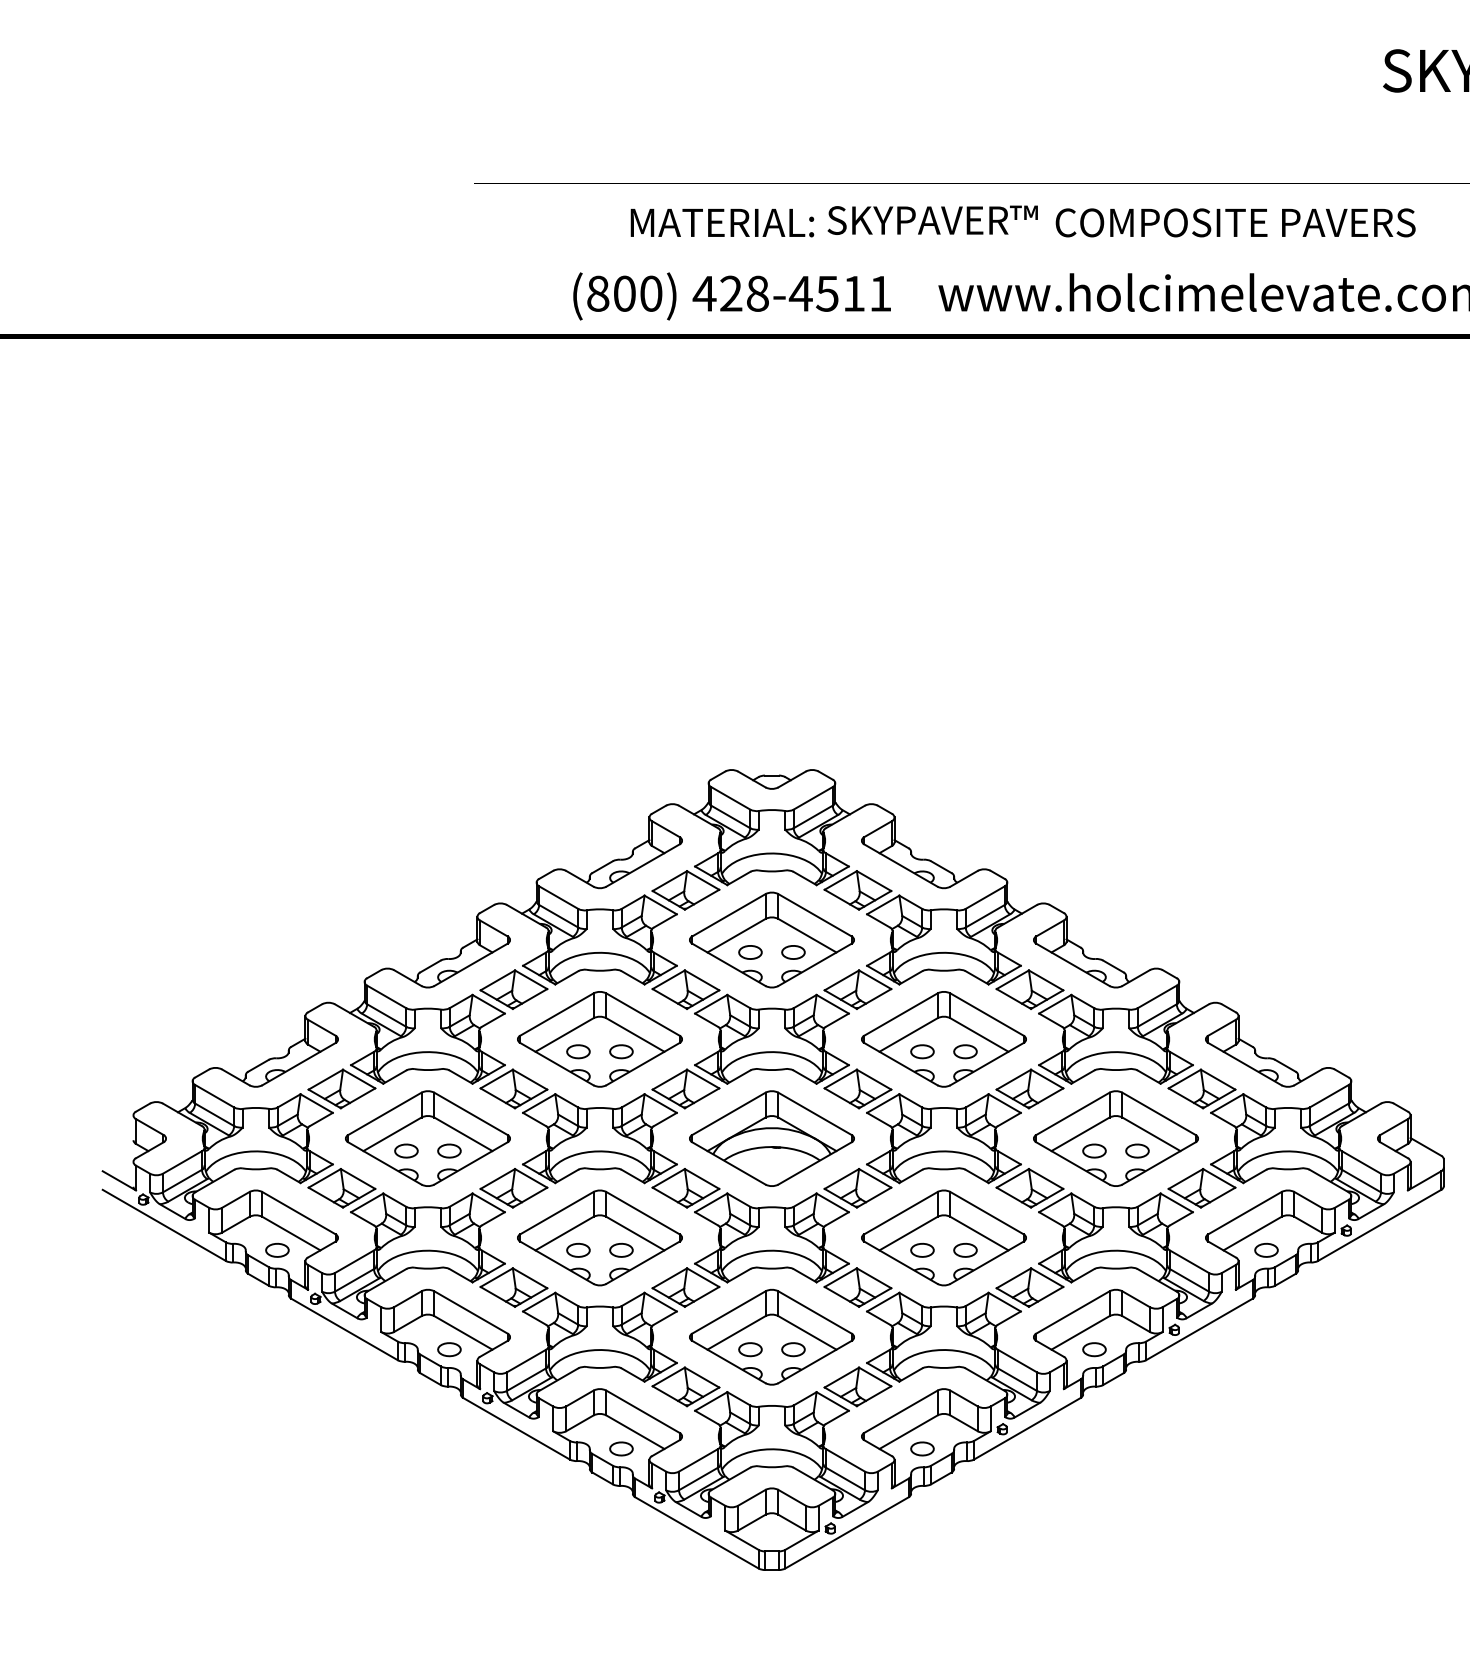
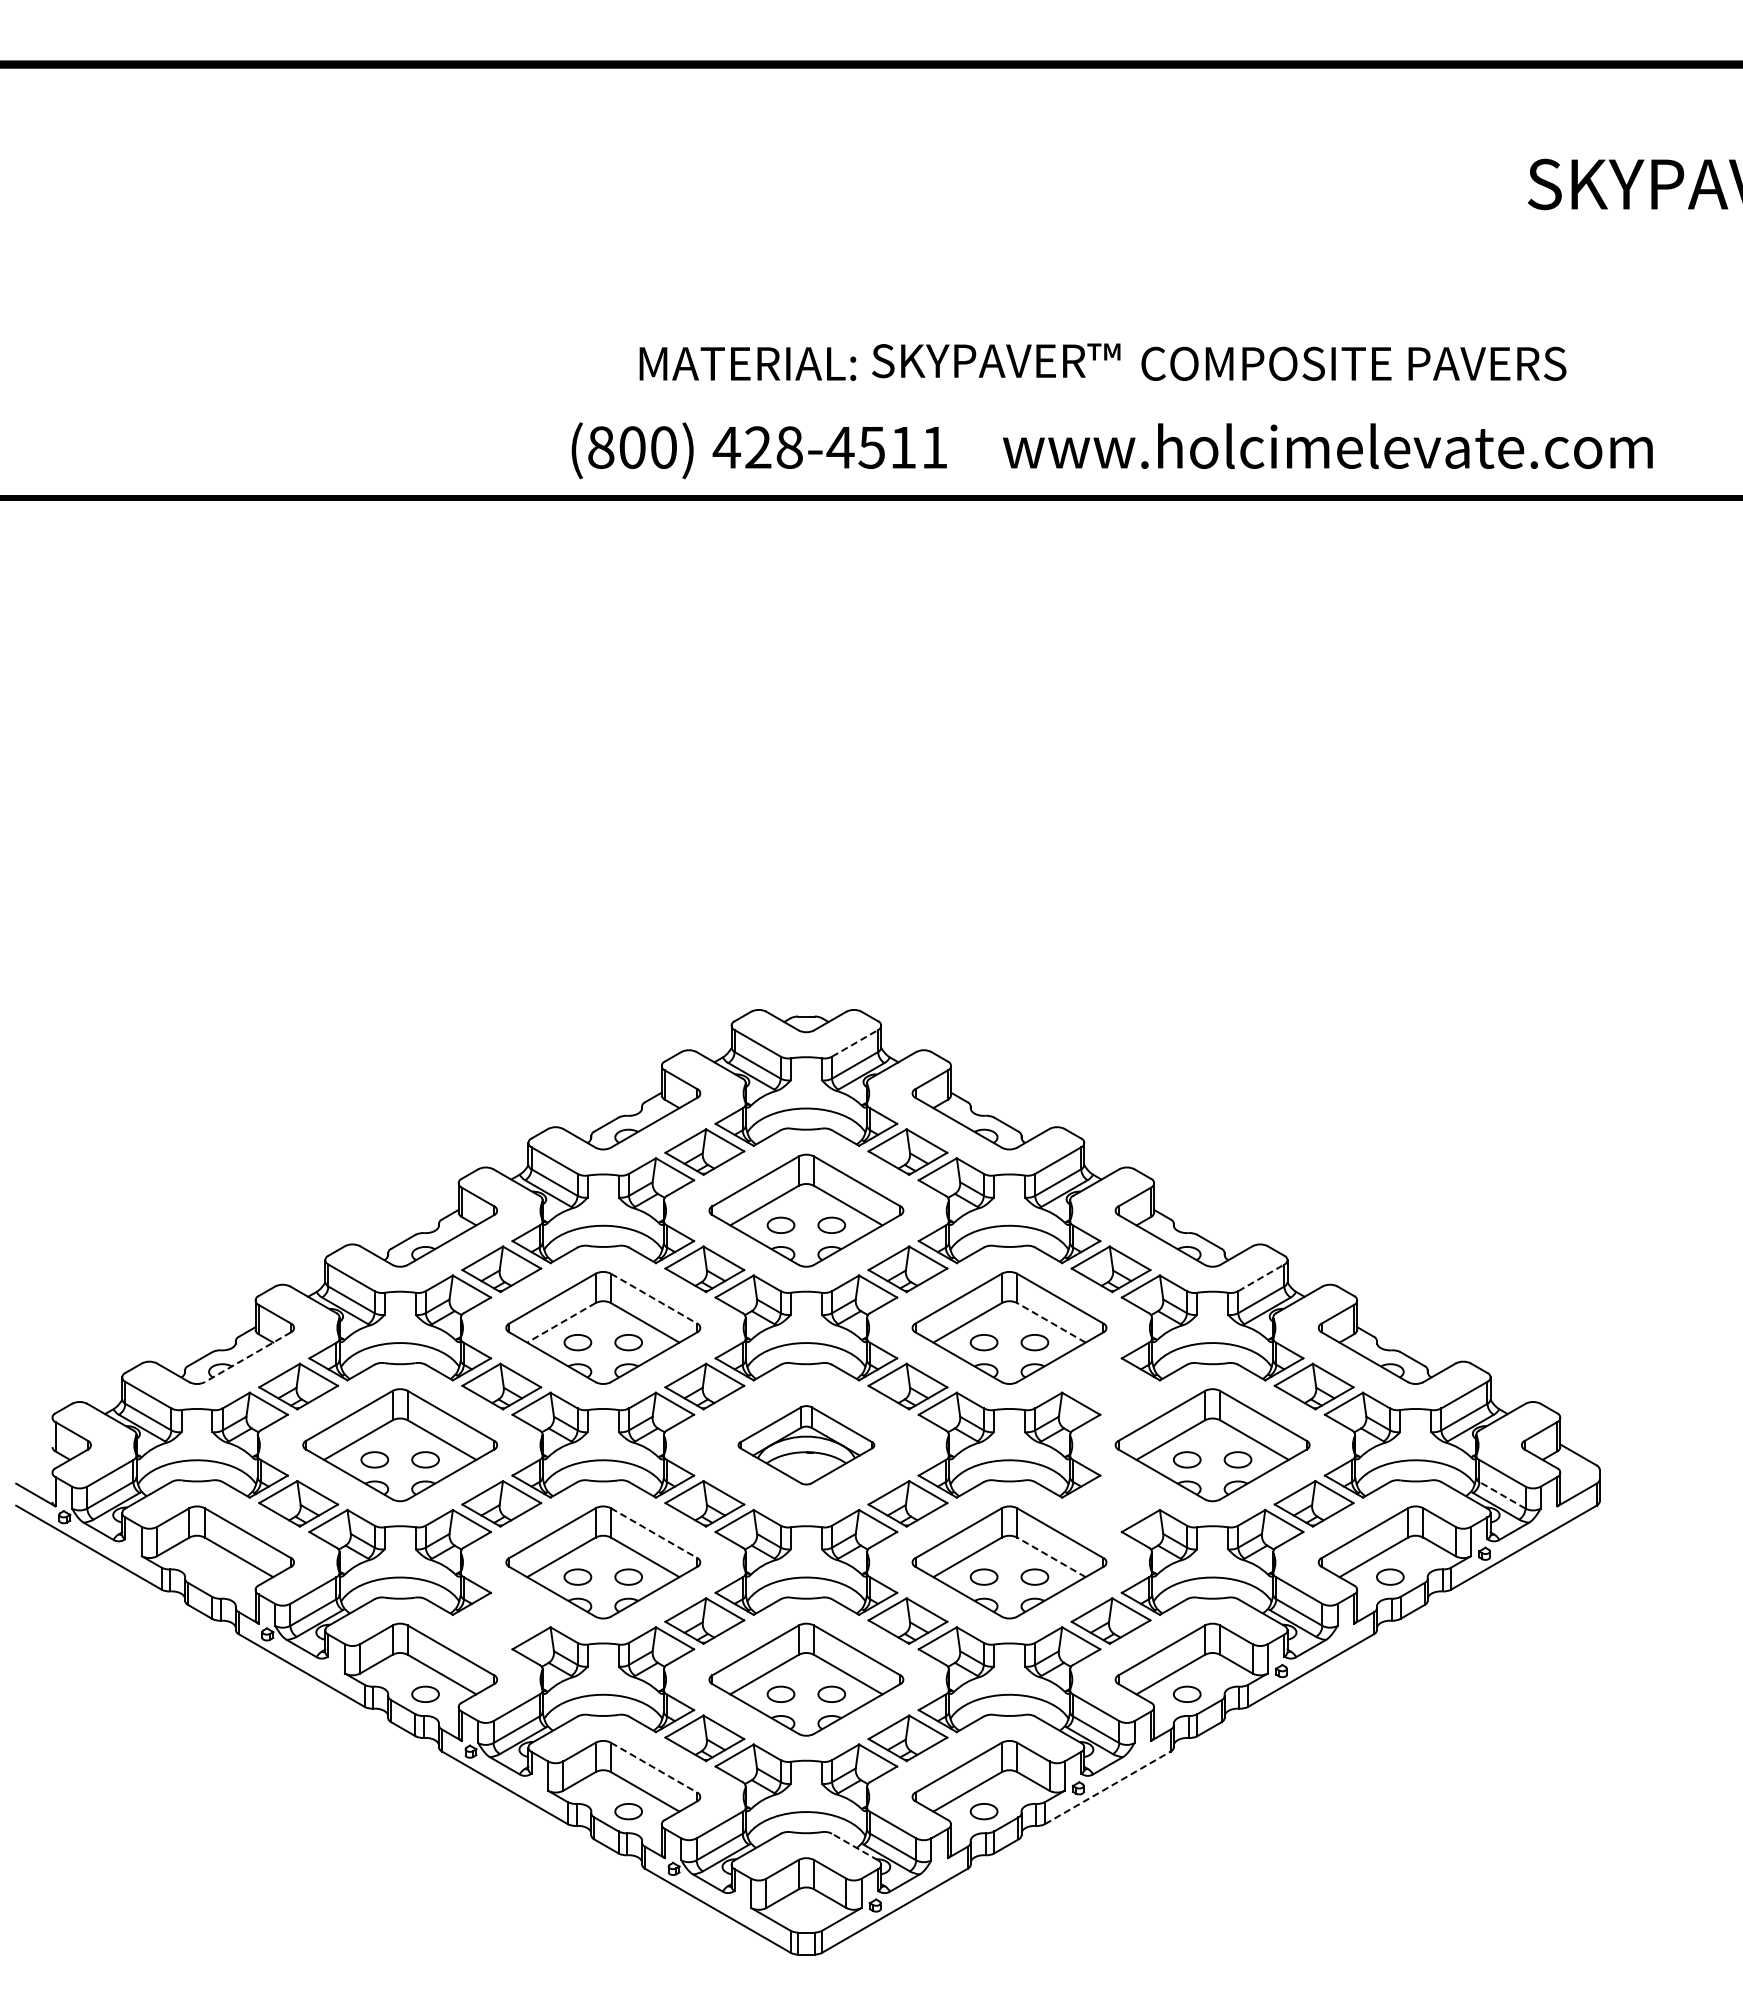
line: (813, 798) -> (855, 1043), solid -> dashed
line: (1157, 996) -> (1261, 1277), solid -> dashed
line: (643, 1014) -> (654, 1298), solid -> dashed
line: (564, 1034) -> (561, 1322), solid -> dashed
line: (979, 1034) -> (1051, 1322), solid -> dashed
line: (298, 1064) -> (247, 1357), solid -> dashed
part: (1029, 1088) -> (1110, 1386), removed
part: (772, 1138) -> (806, 1445), size x0.7
line: (1361, 1181) -> (1502, 1495), solid -> dashed
part: (1029, 1188) -> (1110, 1503), removed
line: (643, 1213) -> (654, 1533), solid -> dashed
line: (979, 1233) -> (1051, 1557), solid -> dashed
part: (277, 1249) -> (222, 1576), removed
part: (513, 1287) -> (501, 1620), removed
line: (643, 1411) -> (654, 1767), solid -> dashed
line: (1026, 1428) -> (1107, 1787), solid -> dashed
line: (813, 1479) -> (855, 1847), solid -> dashed

